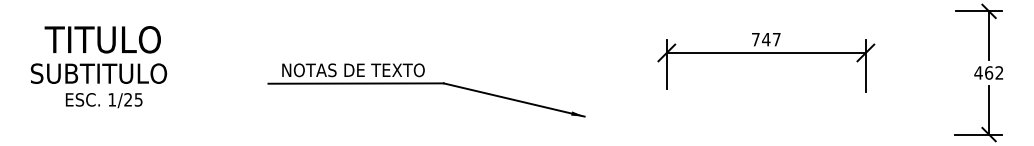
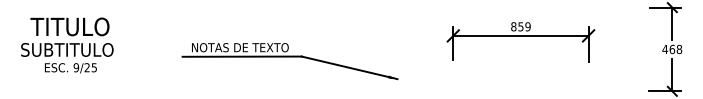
text: (765, 39) -> (520, 26), 747 -> 859
text: (999, 73) -> (679, 49), 462 -> 468
text: (112, 99) -> (76, 67), 1/25 -> 9/25

